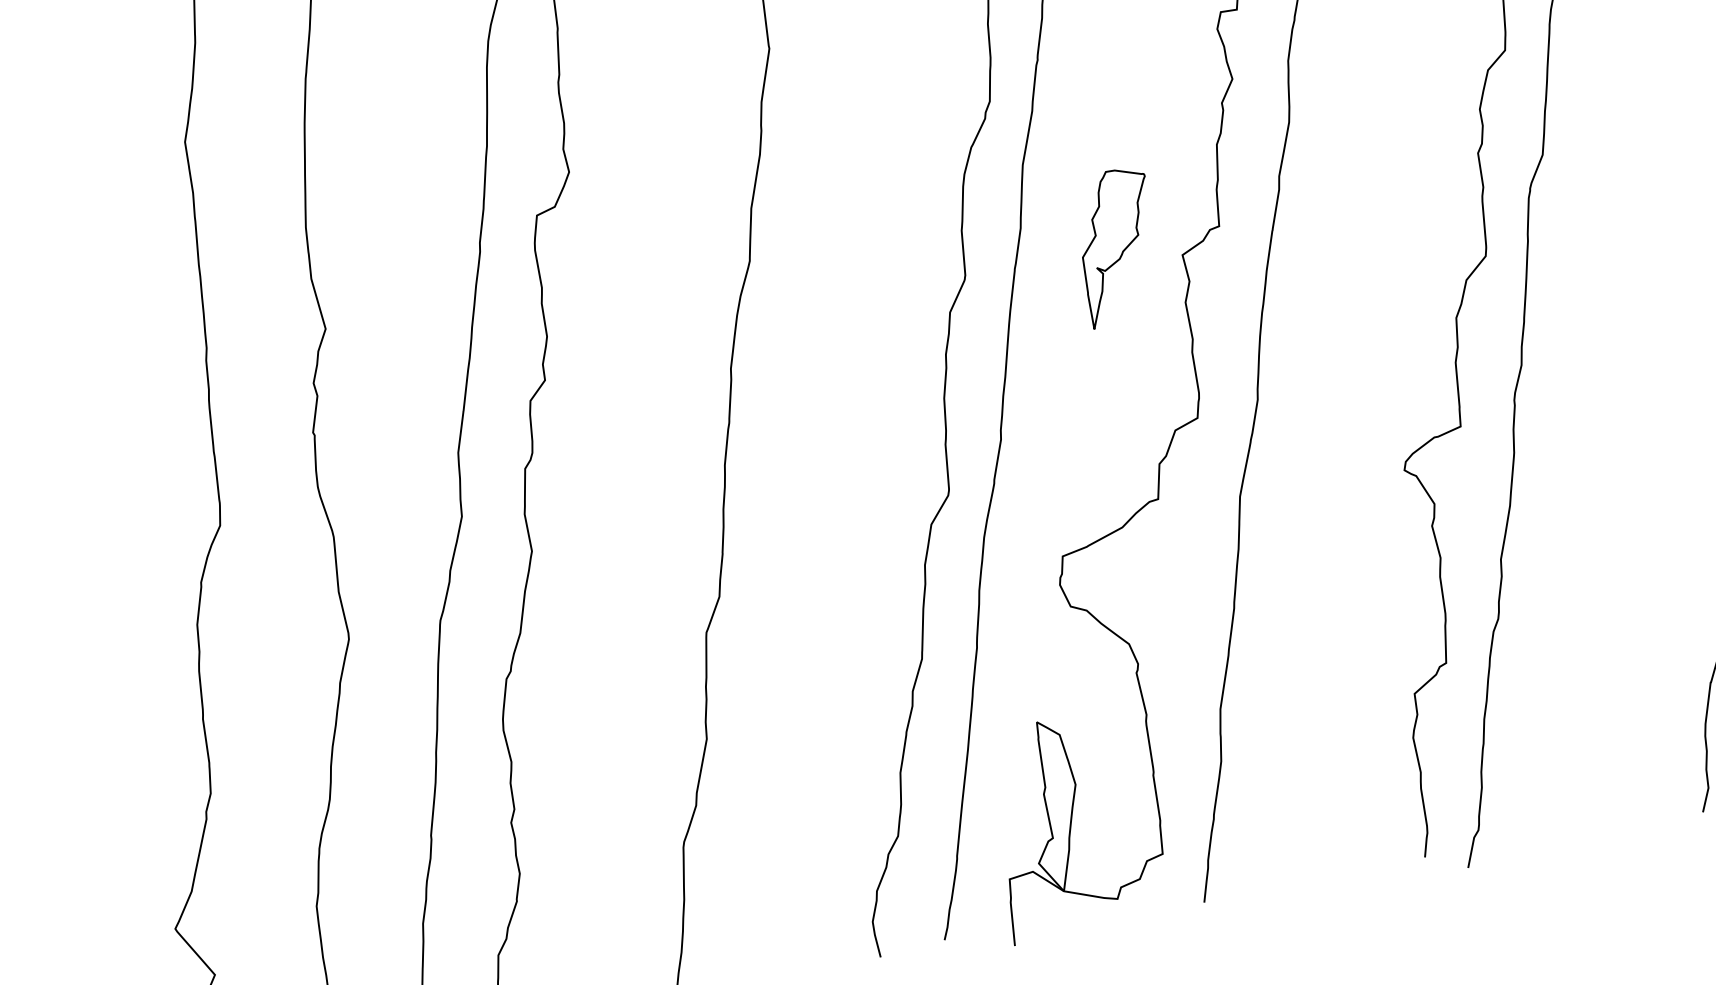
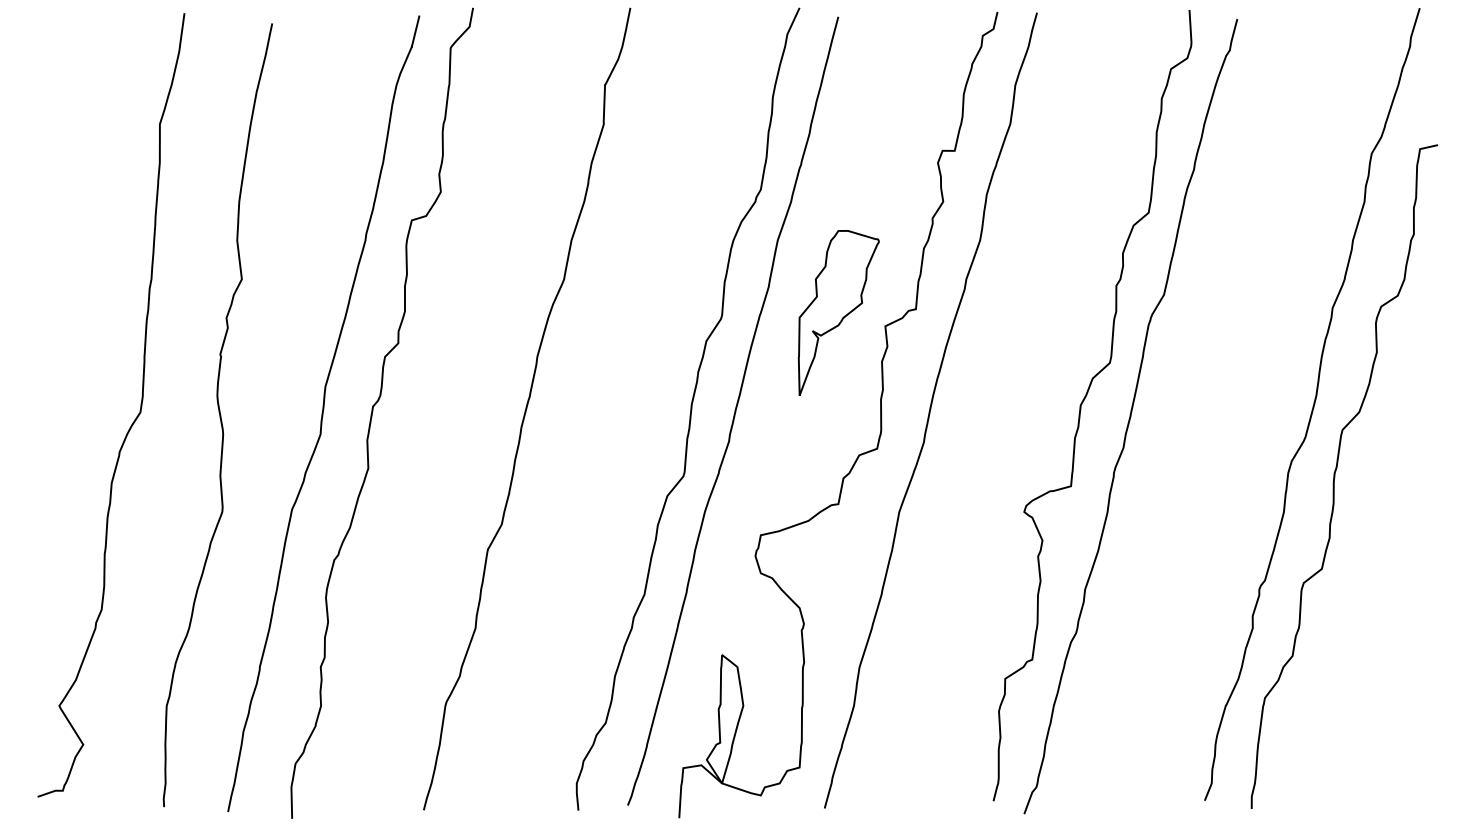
part: (1117, 246) -> (838, 312), size x1.43

